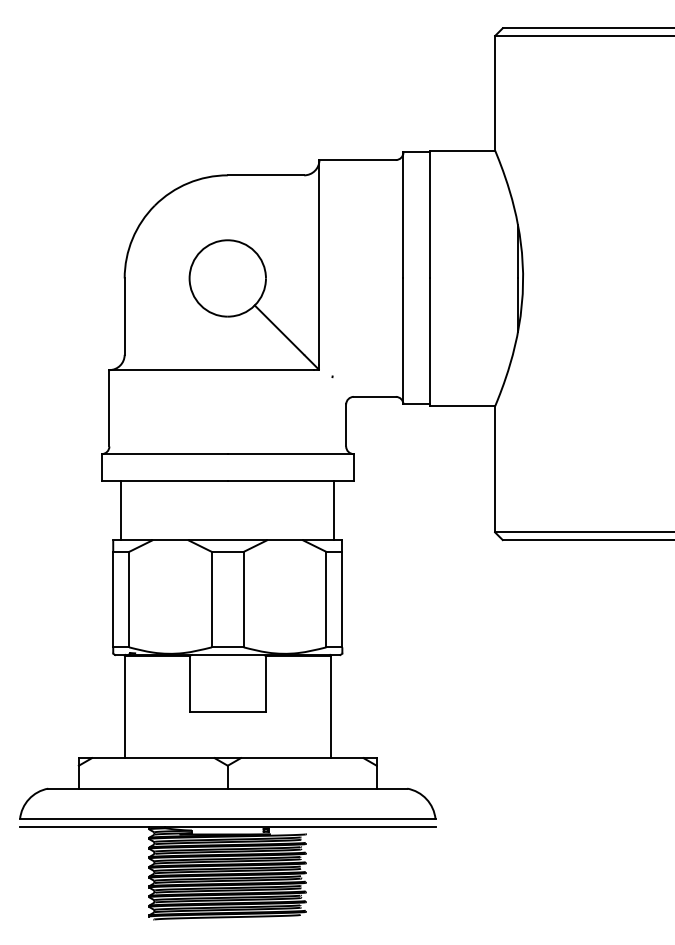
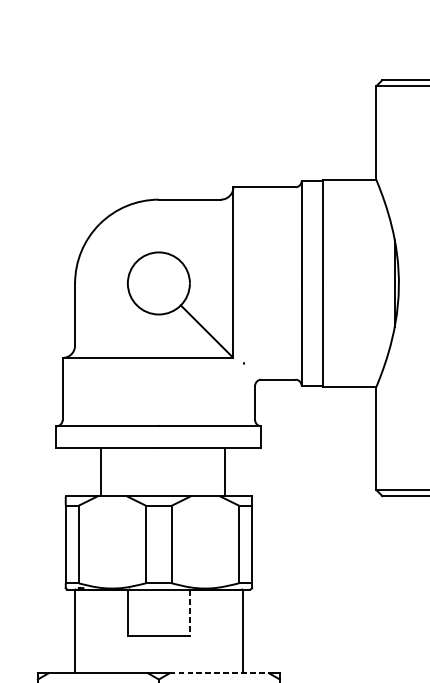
line: (121, 510) -> (100, 472), moved
line: (334, 510) -> (225, 472), moved
line: (265, 684) -> (189, 613), solid -> dashed
line: (302, 758) -> (219, 673), solid -> dashed

